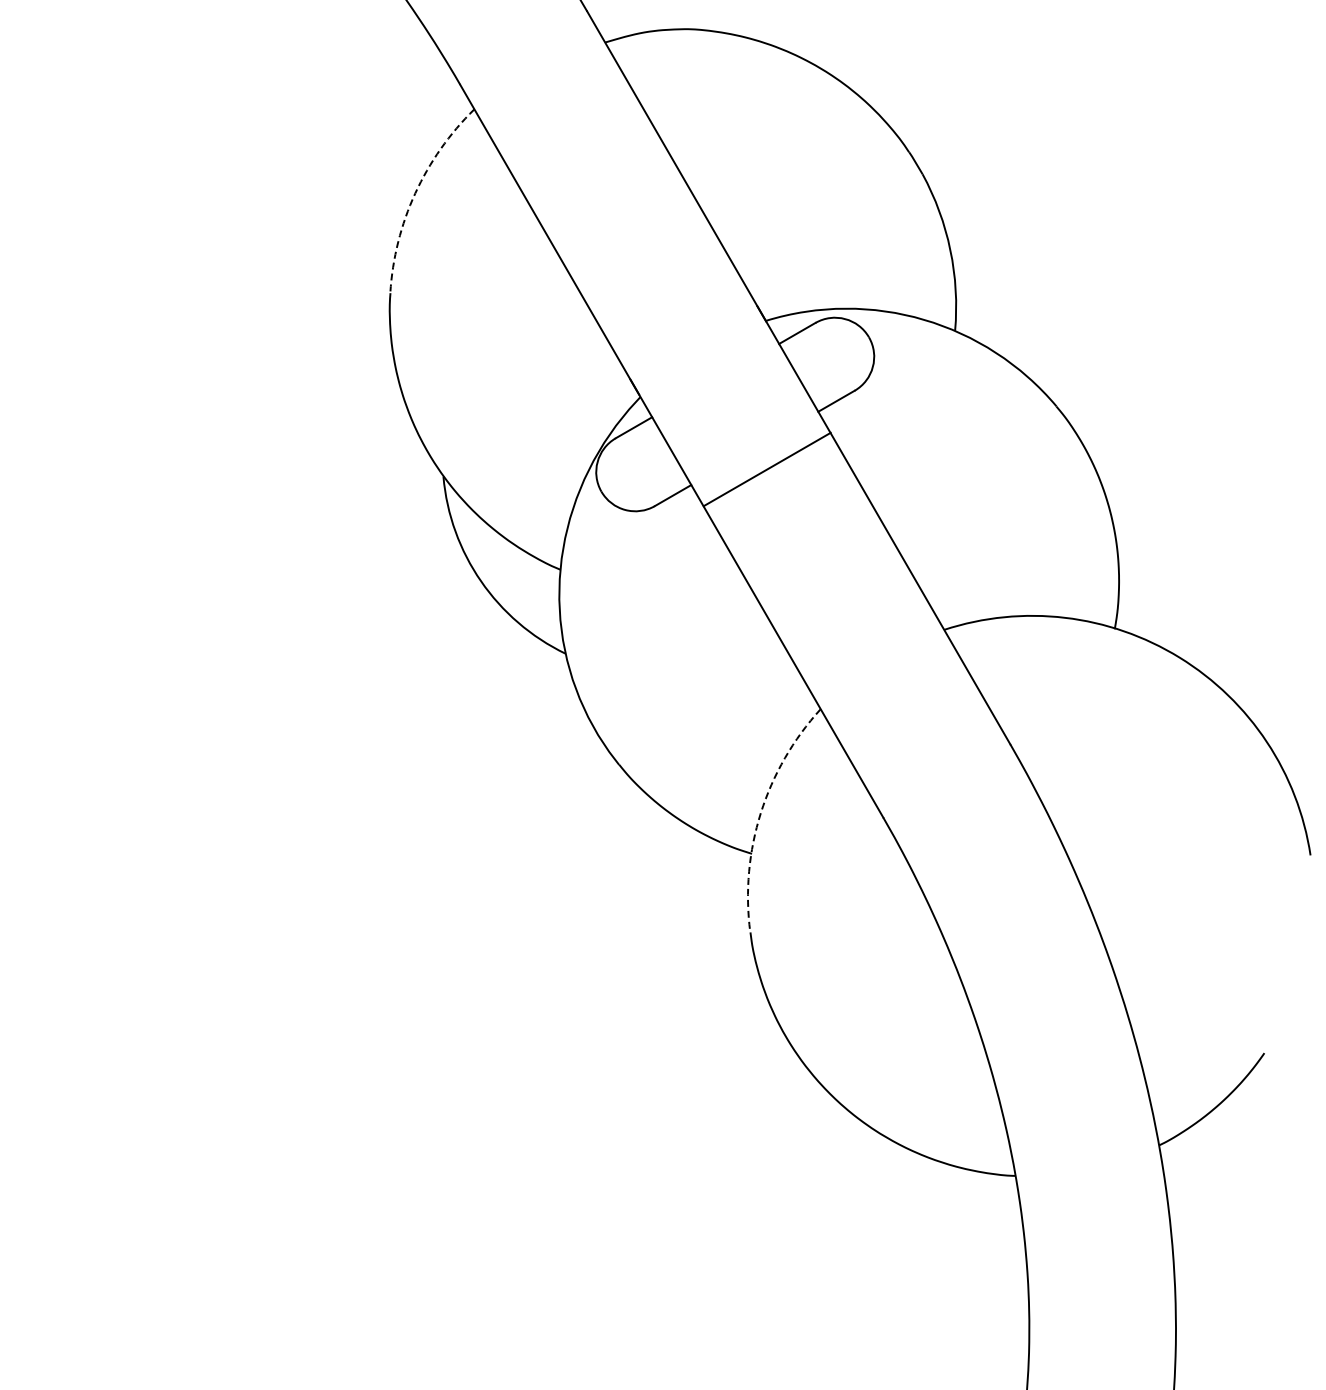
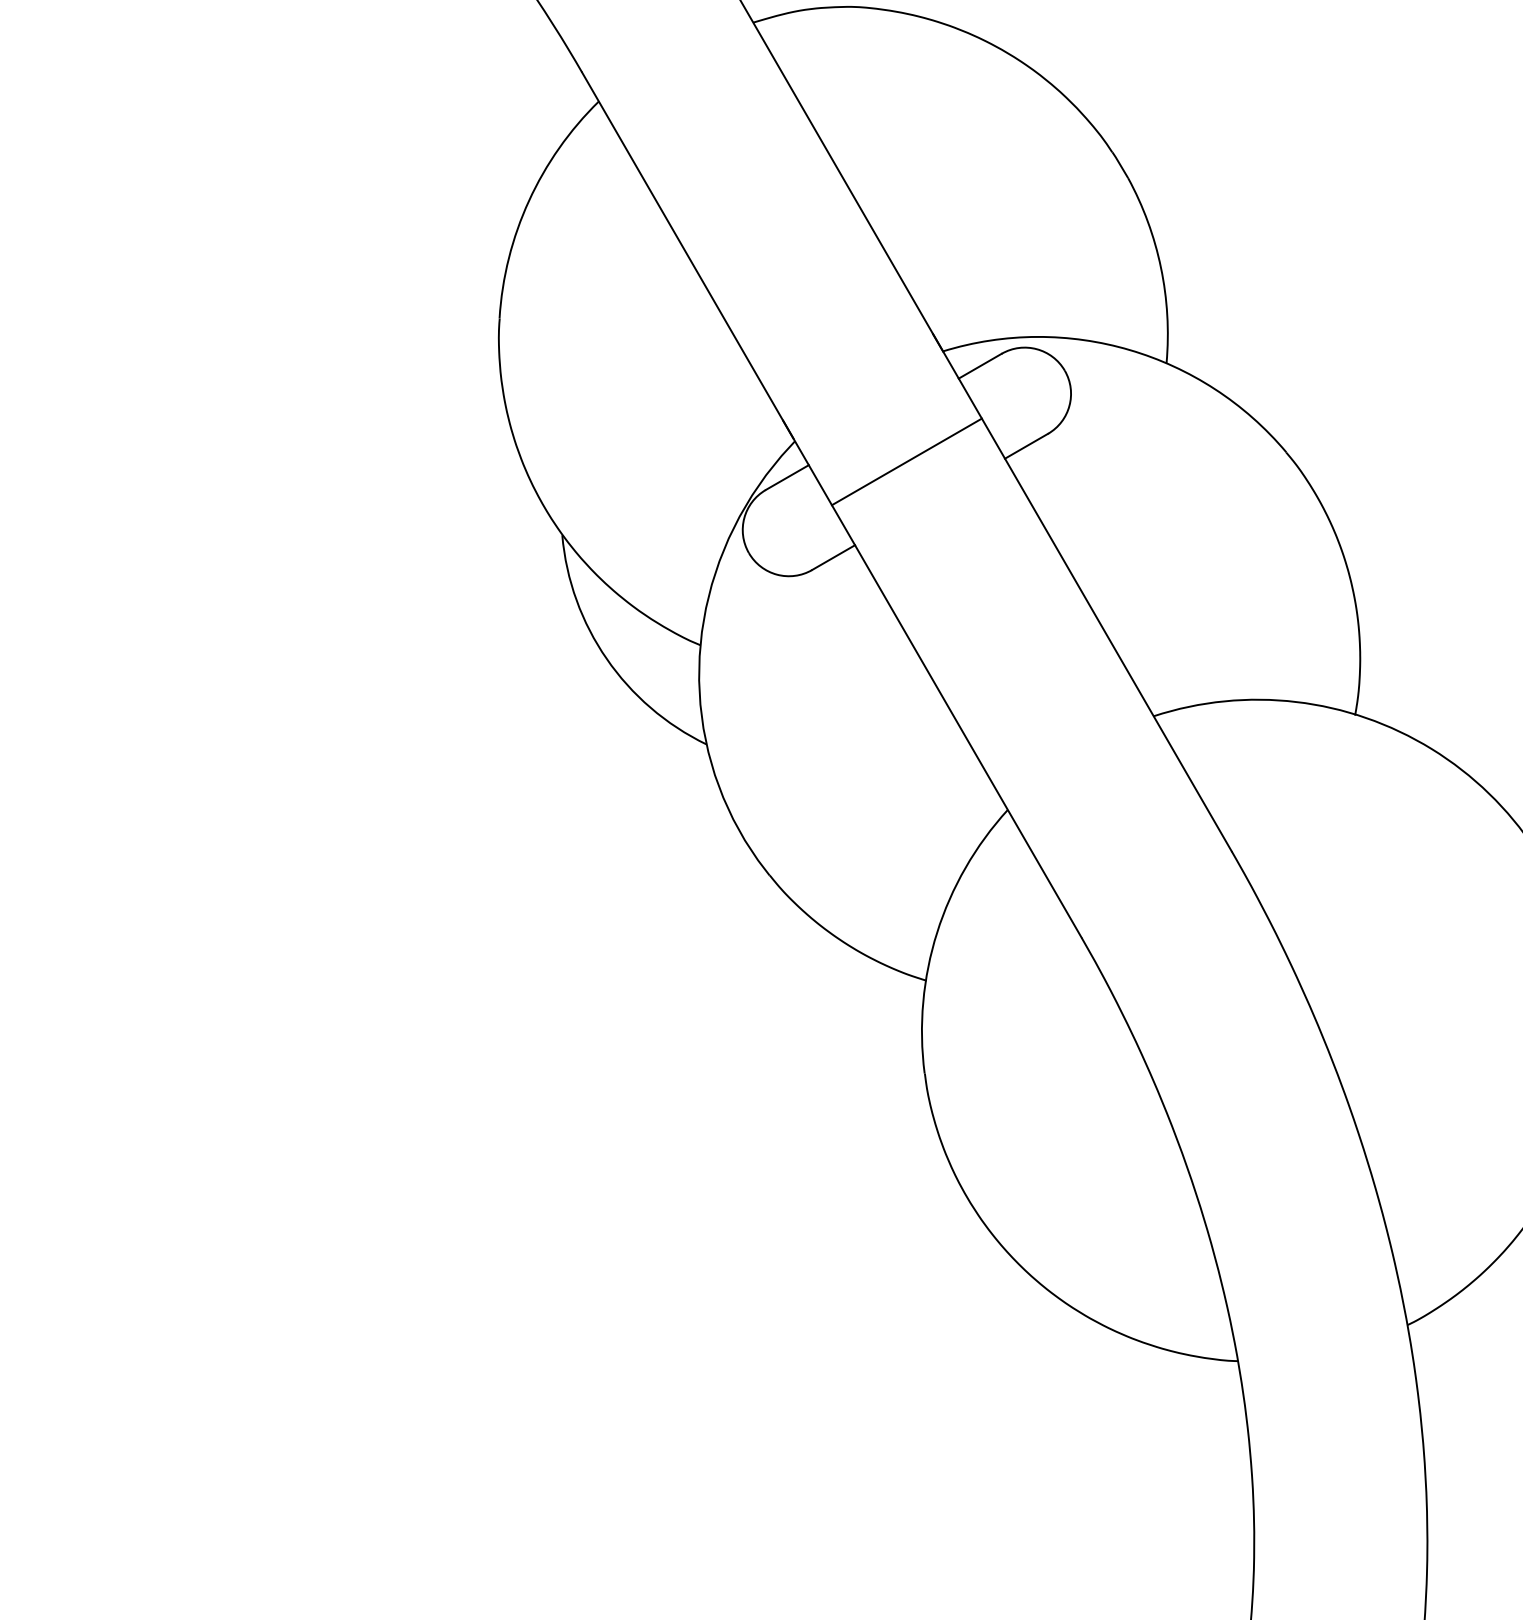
arc: (415, 193) -> (529, 200), dashed -> solid
line: (766, 469) -> (906, 461), moved
arc: (760, 813) -> (936, 933), dashed -> solid

